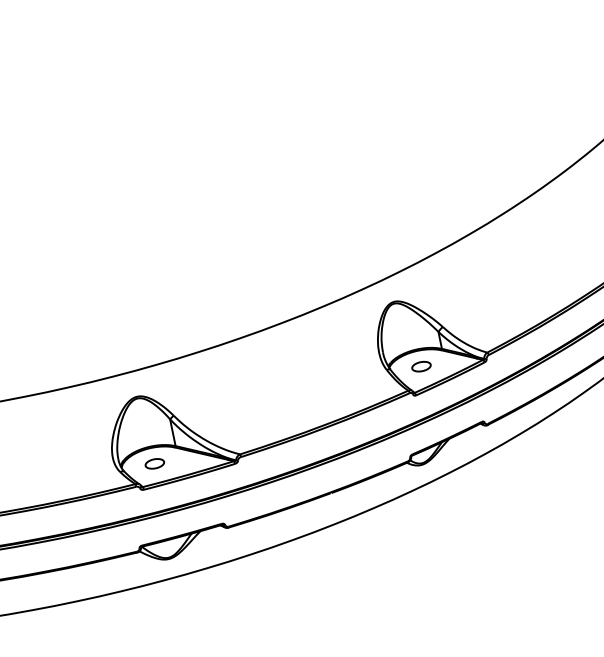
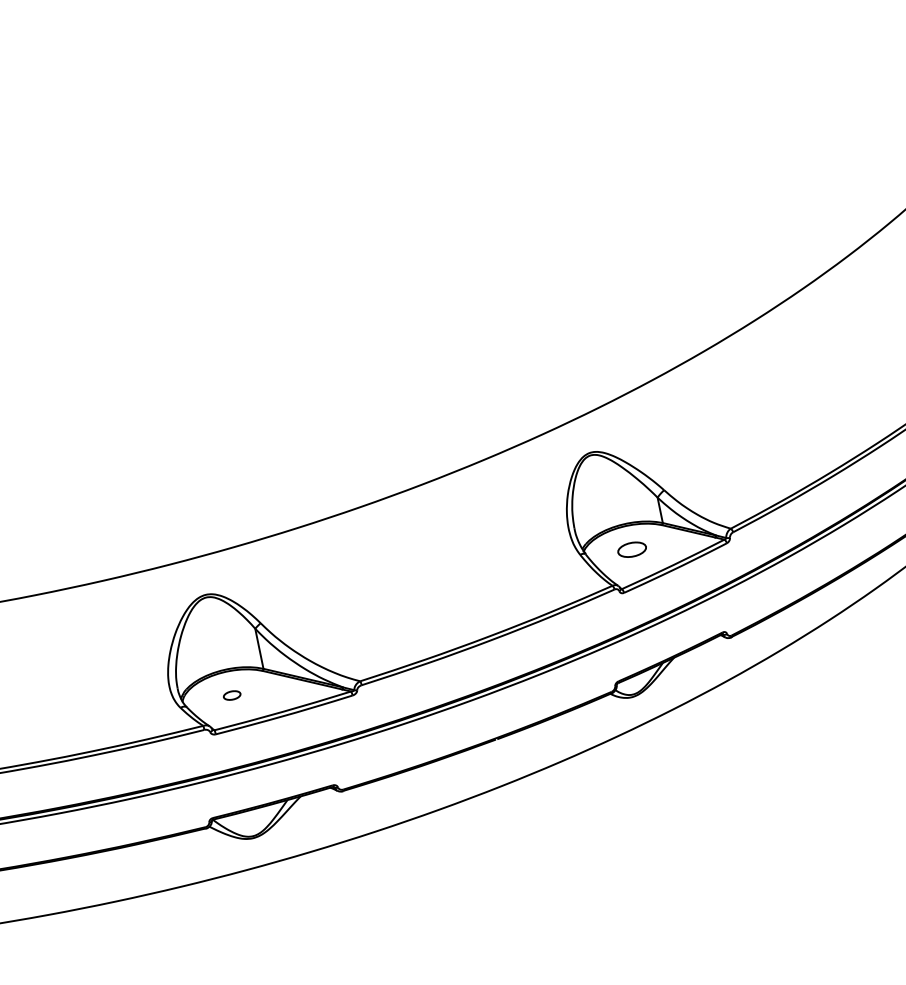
part: (154, 463) -> (231, 694), size x0.6

